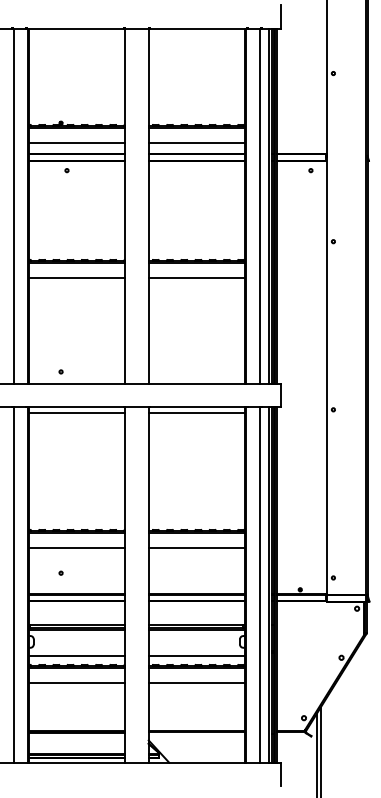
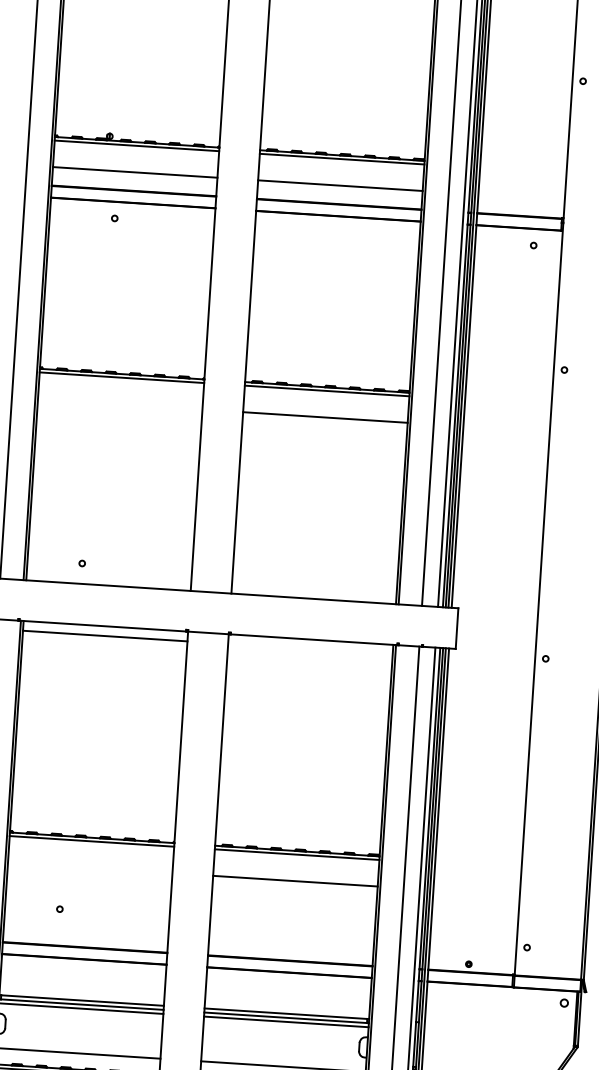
line: (77, 278) -> (120, 404), removed
line: (196, 413) -> (310, 649), removed
line: (77, 548) -> (90, 868), removed

